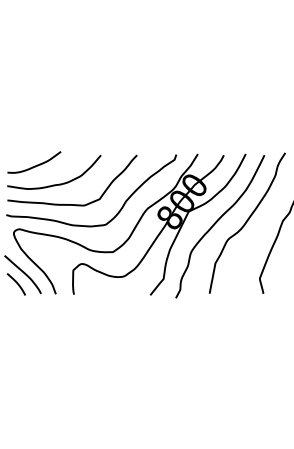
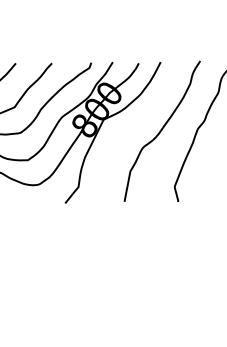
curve: (217, 222) -> (132, 130), removed

